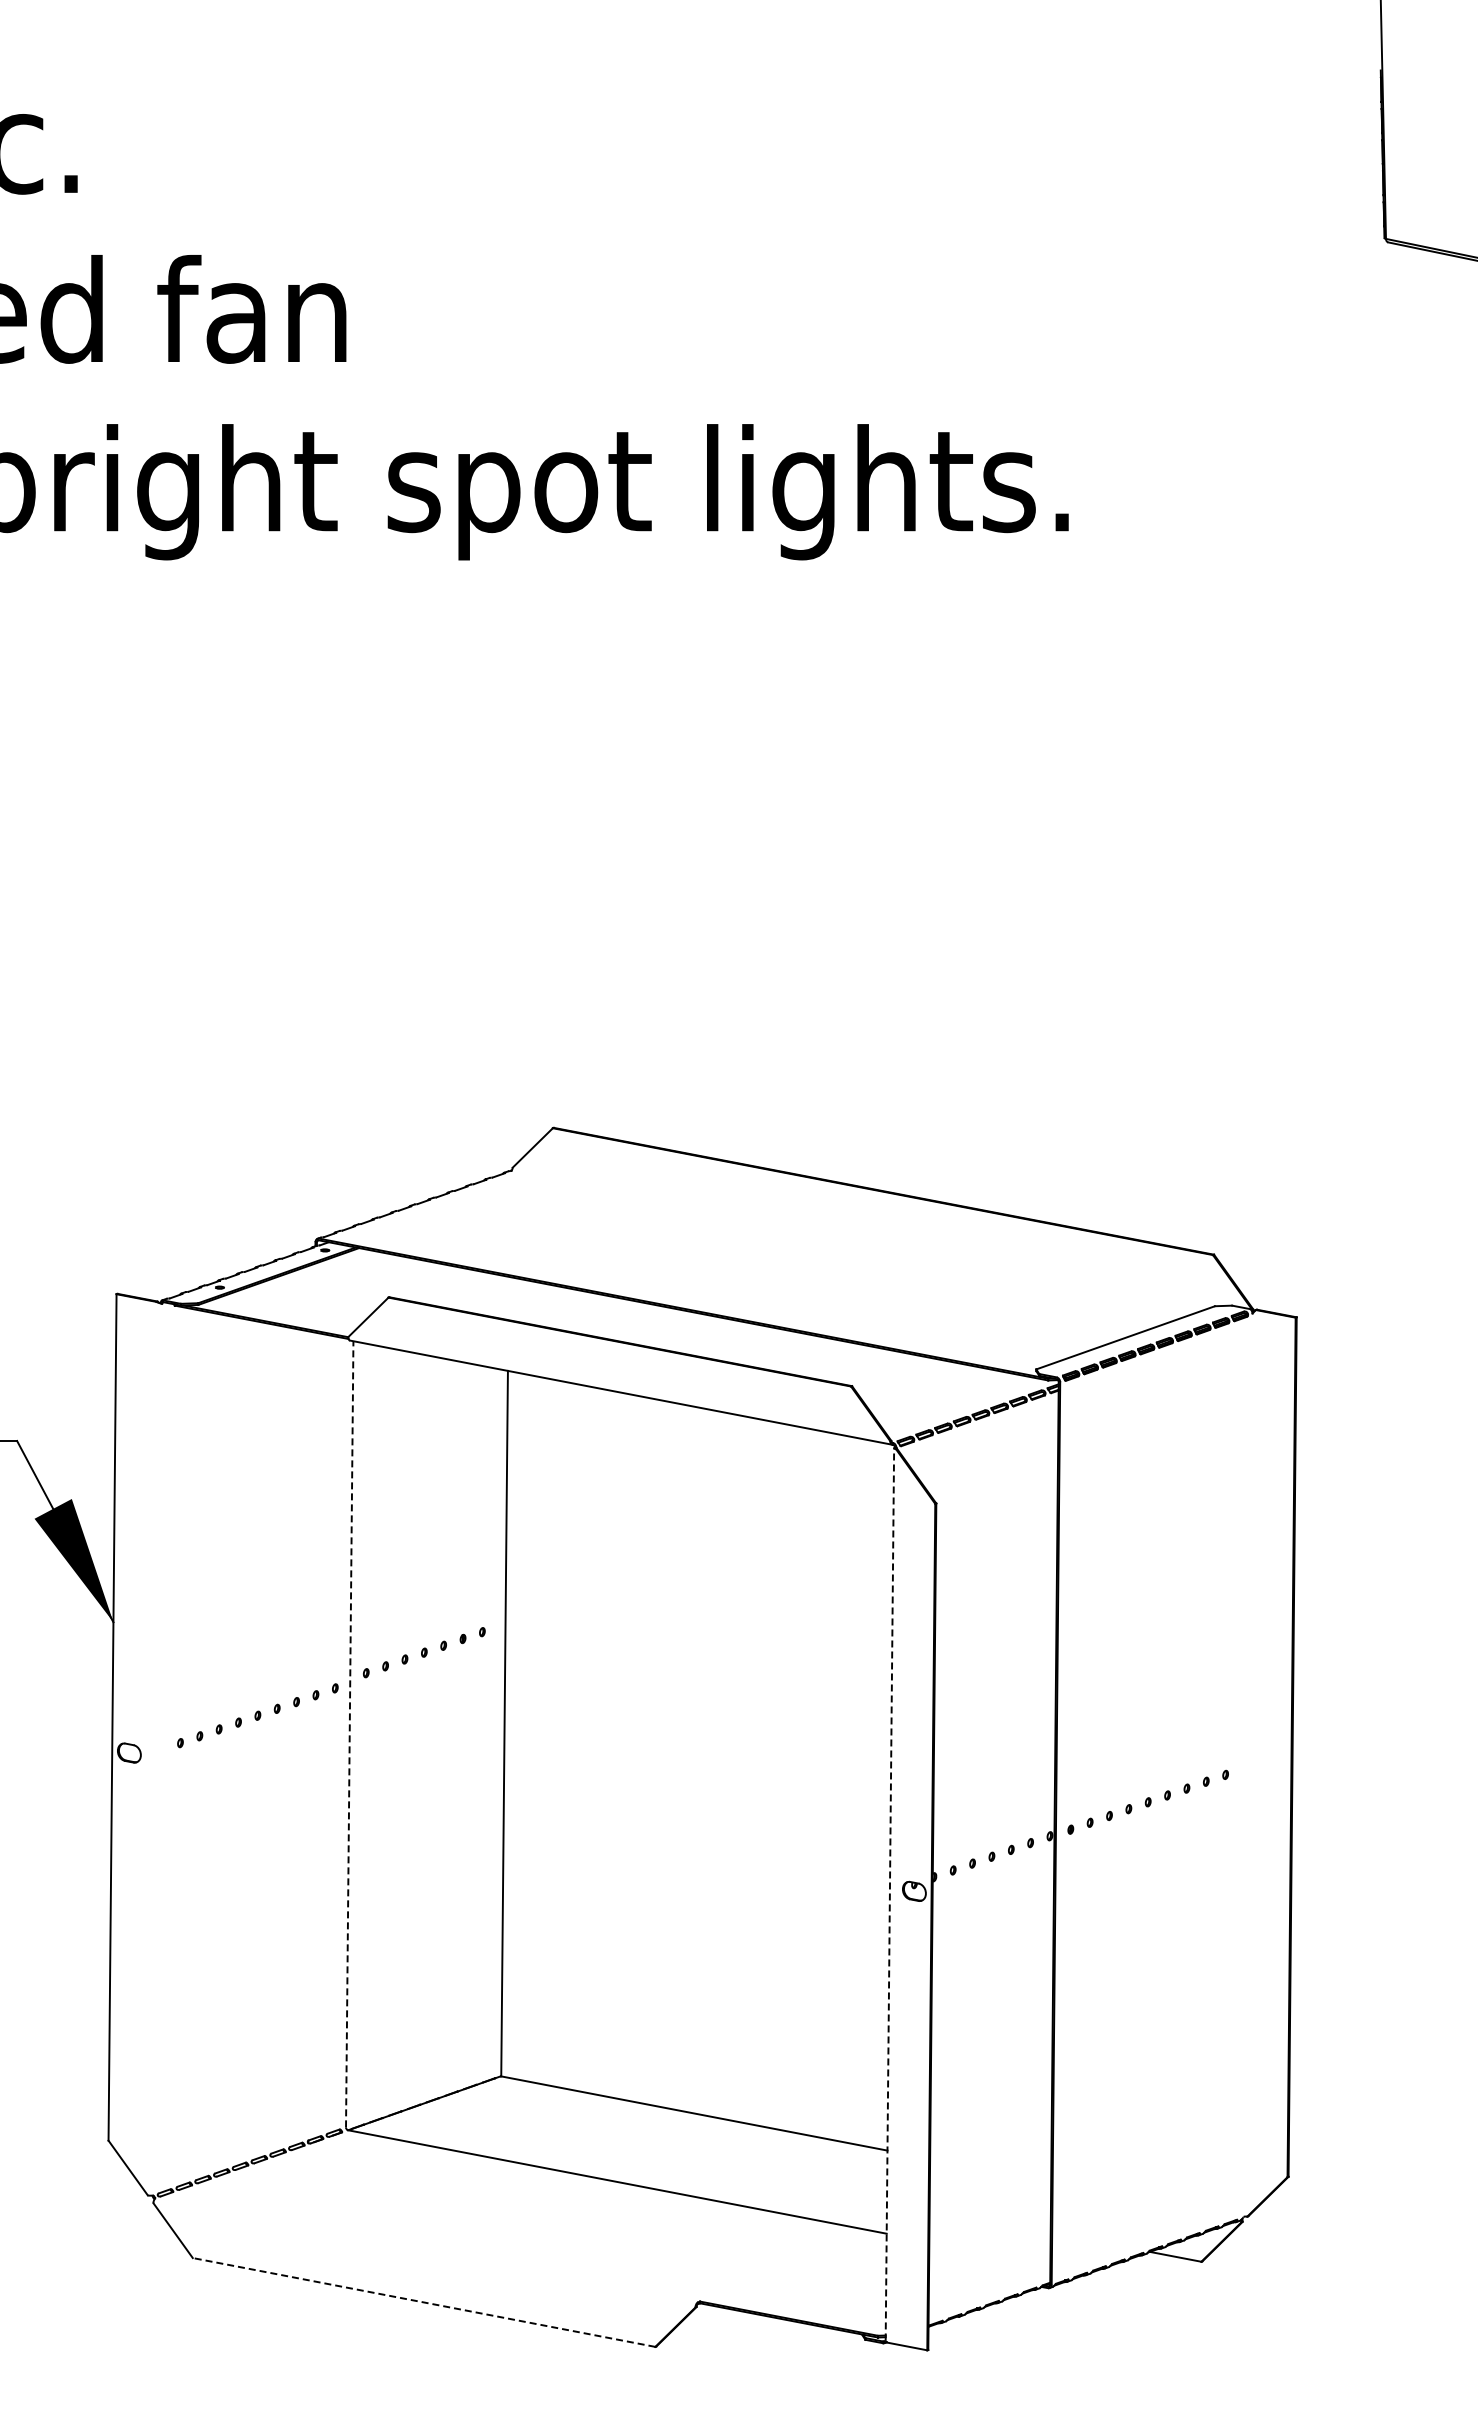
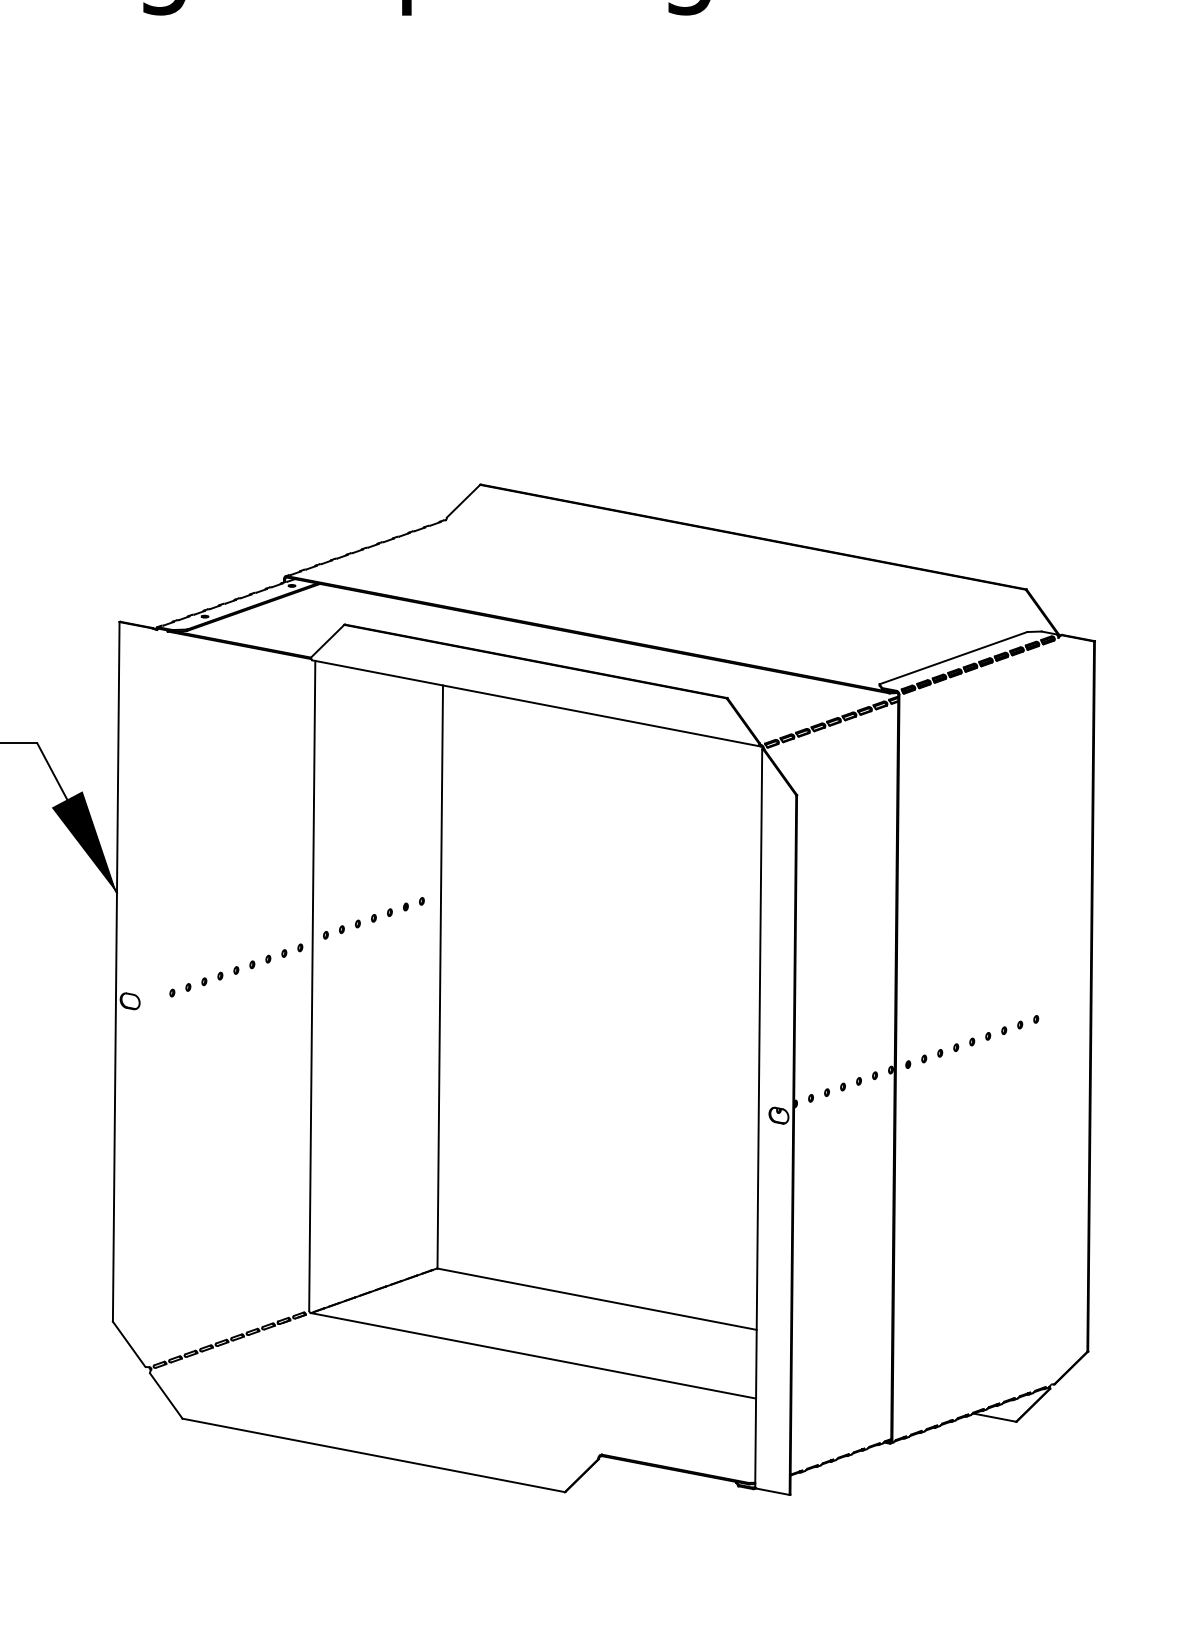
line: (349, 1733) -> (312, 985), dashed -> solid
line: (889, 1893) -> (758, 1117), dashed -> solid
line: (424, 2302) -> (374, 1455), dashed -> solid

